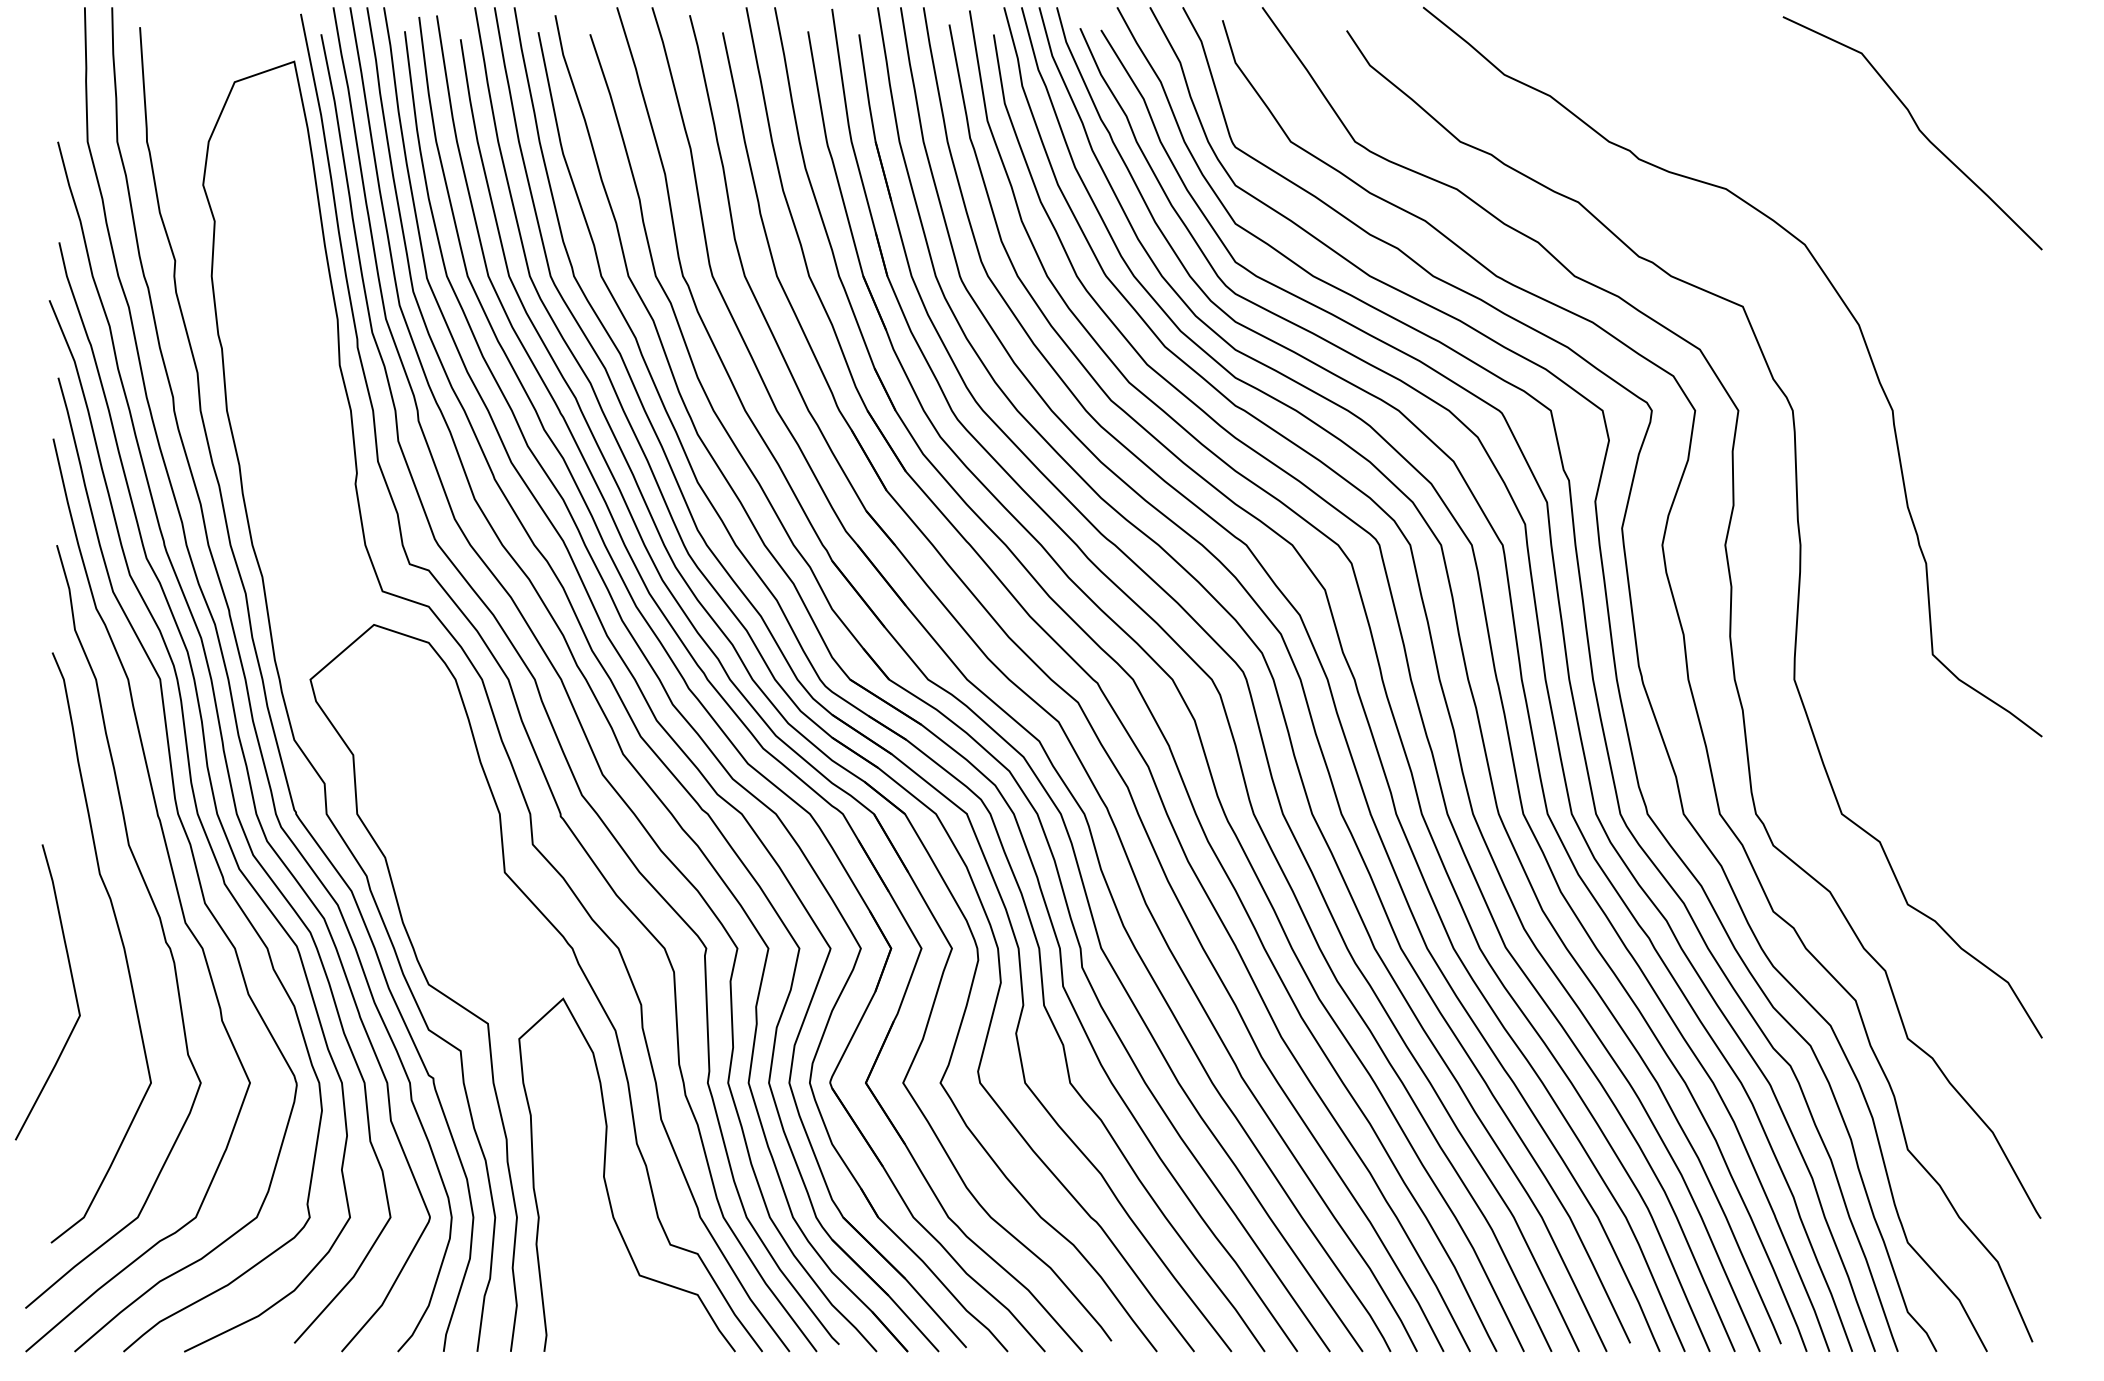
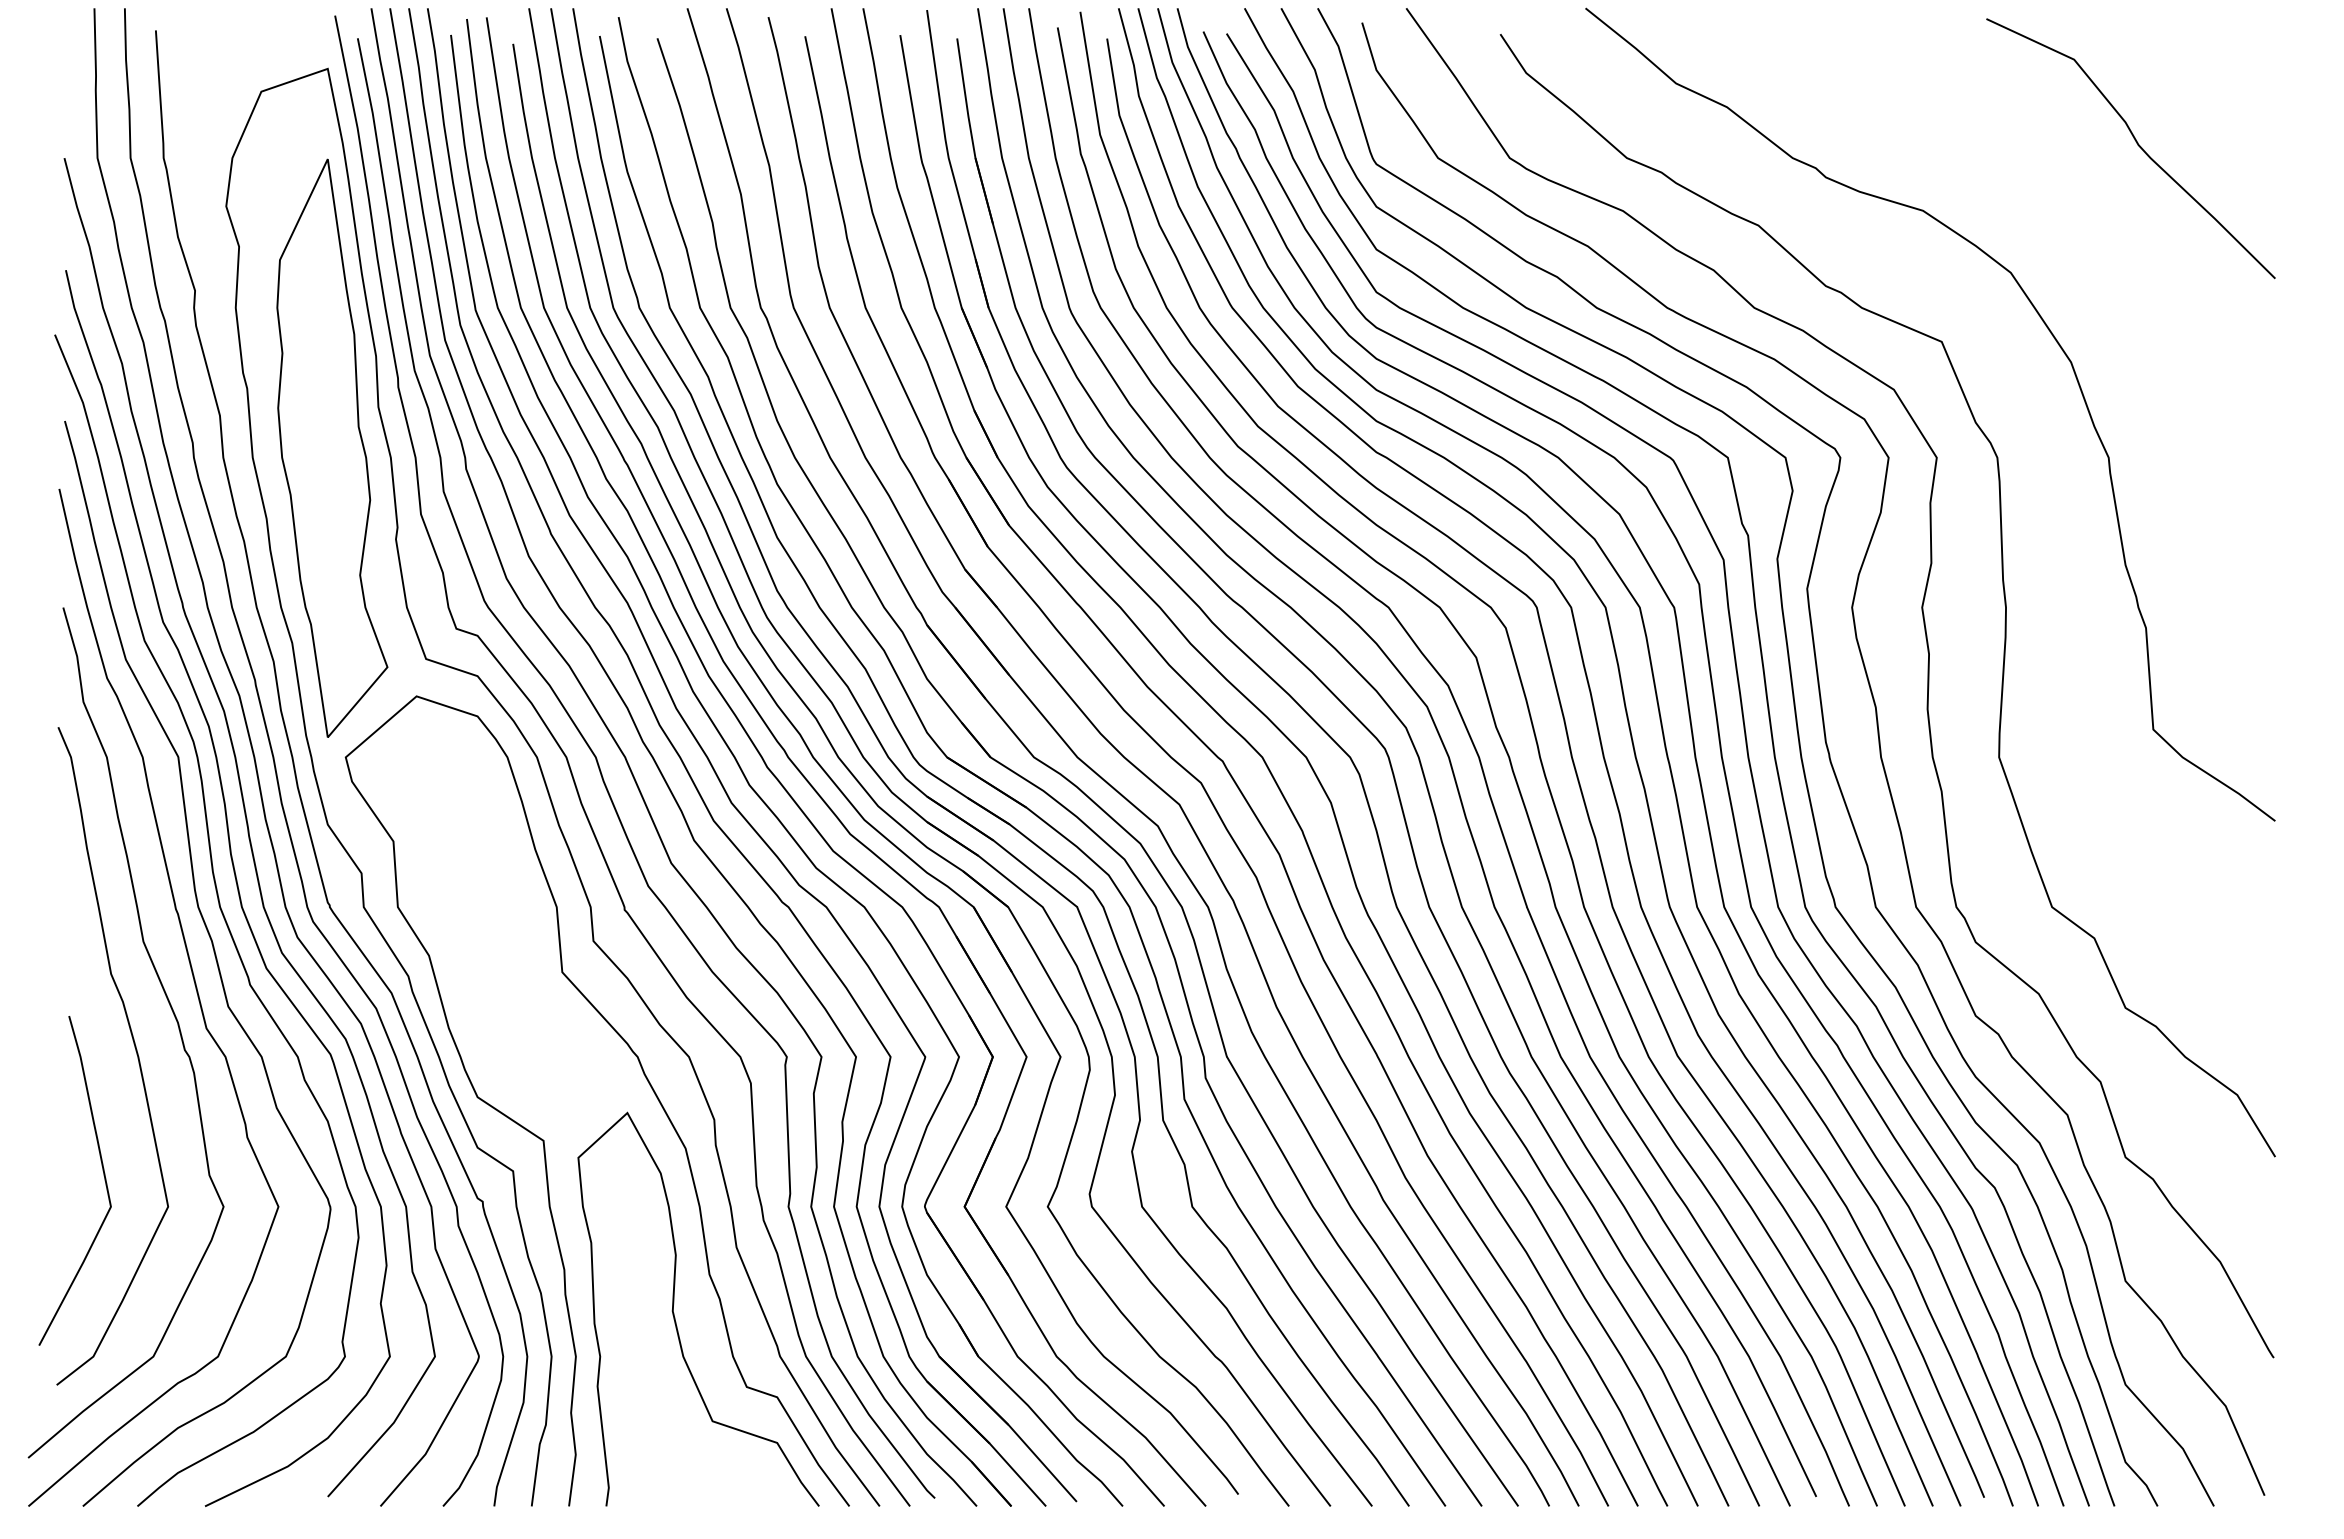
part: (298, 401) -> (332, 447), added
curve: (73, 987) -> (103, 1175), moved

